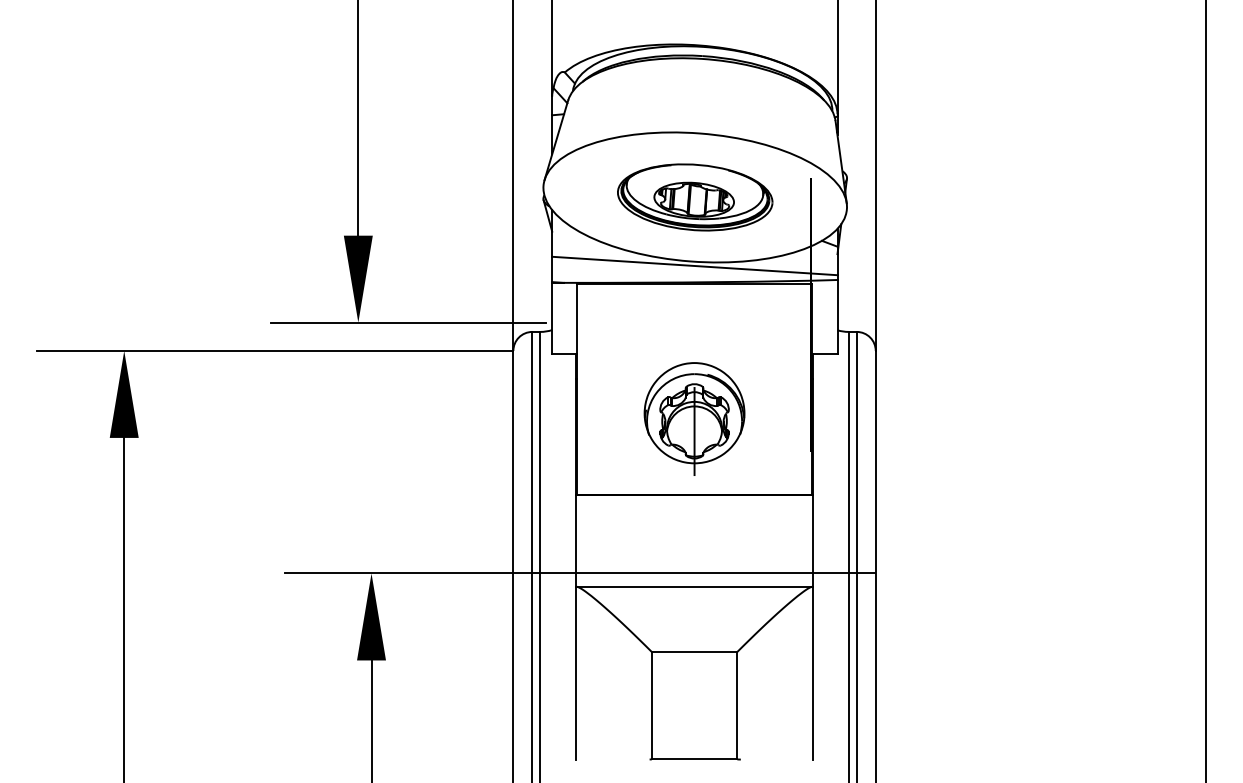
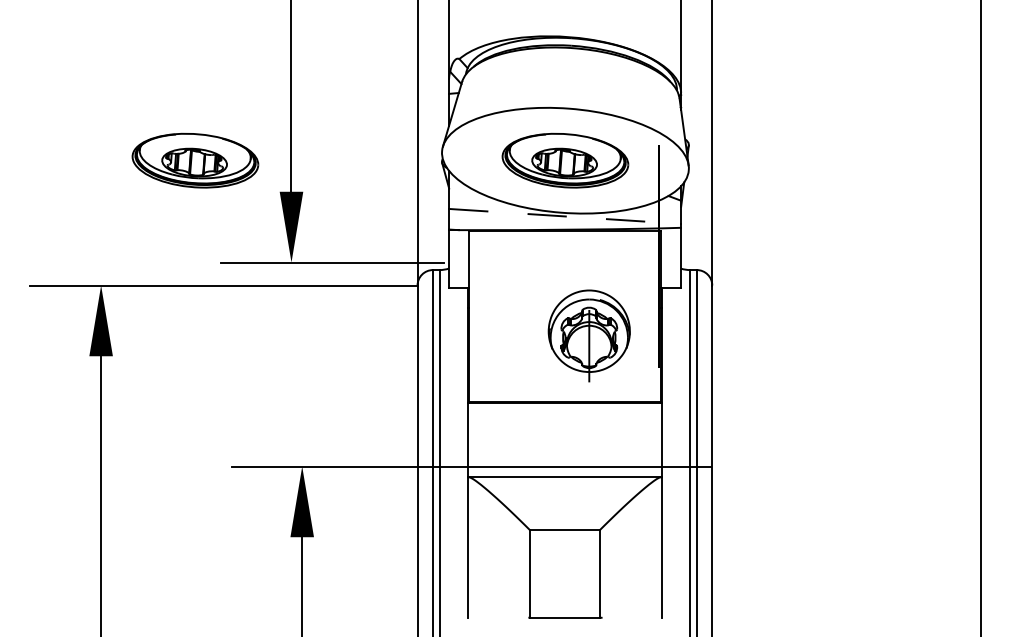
part: (240, 197) -> (195, 160), added
line: (694, 266) -> (564, 216), solid -> dashed
part: (694, 418) -> (589, 335), moved

